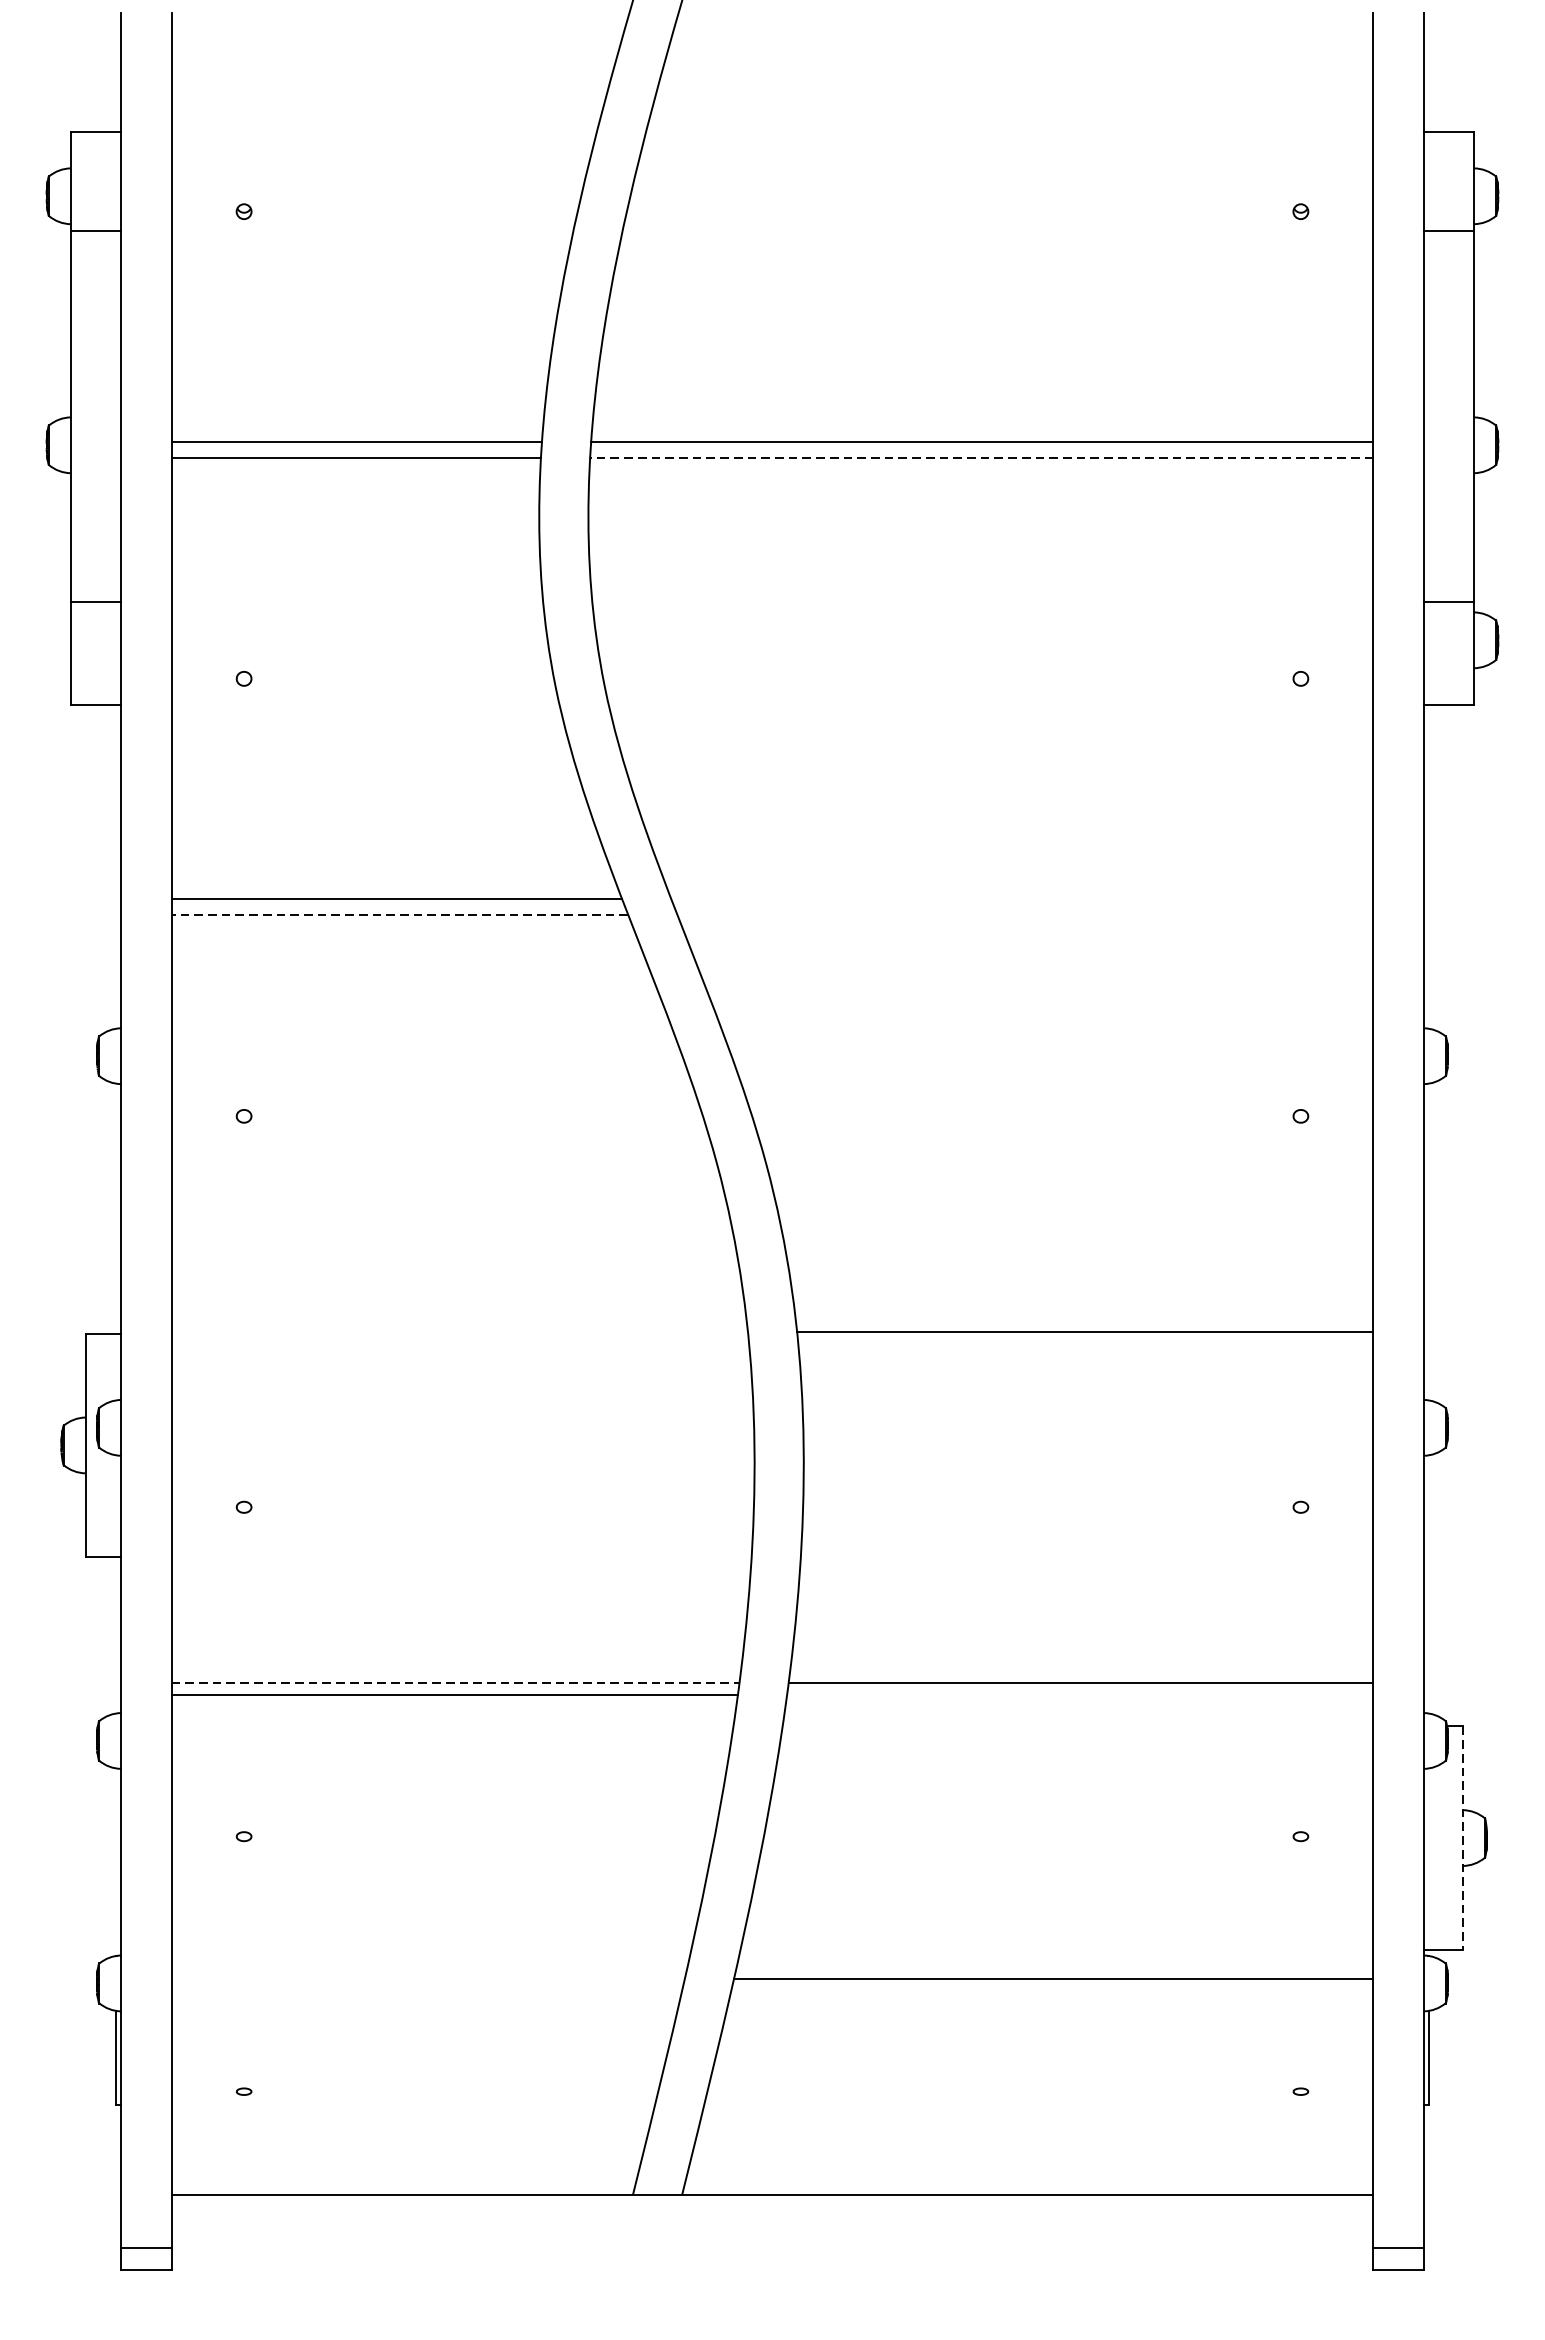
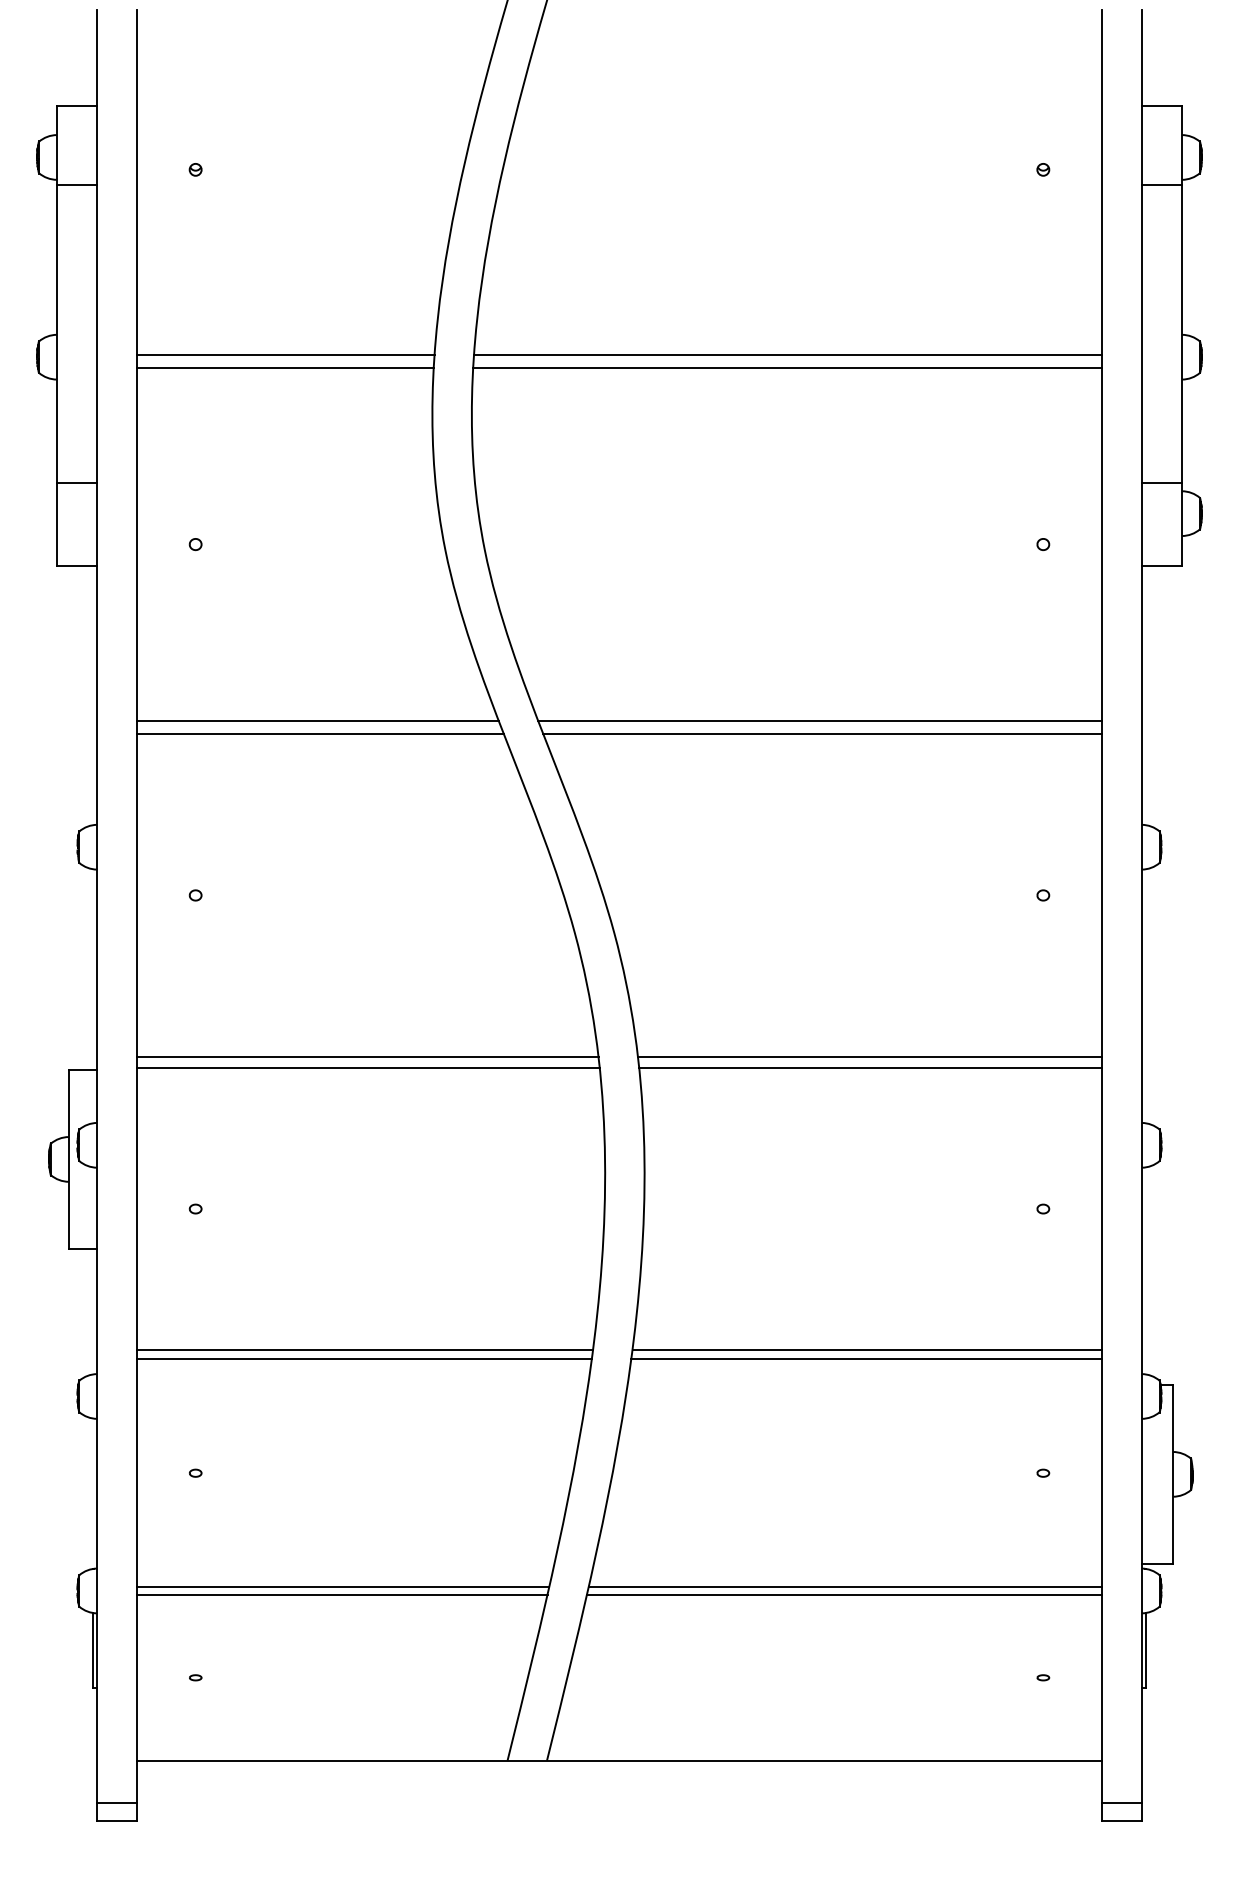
line: (980, 458) -> (786, 367), dashed -> solid
line: (1021, 899) -> (819, 721), added
line: (399, 914) -> (320, 733), dashed -> solid
line: (1025, 914) -> (822, 733), added
line: (458, 1318) -> (367, 1057), added
line: (1084, 1318) -> (869, 1057), added
line: (459, 1332) -> (368, 1068), added
line: (455, 1682) -> (365, 1349), dashed -> solid
line: (1080, 1694) -> (866, 1359), added
line: (1463, 1838) -> (1173, 1474), dashed -> solid
line: (428, 1979) -> (343, 1587), added
line: (427, 1987) -> (342, 1594), added
line: (1051, 1987) -> (843, 1594), added

